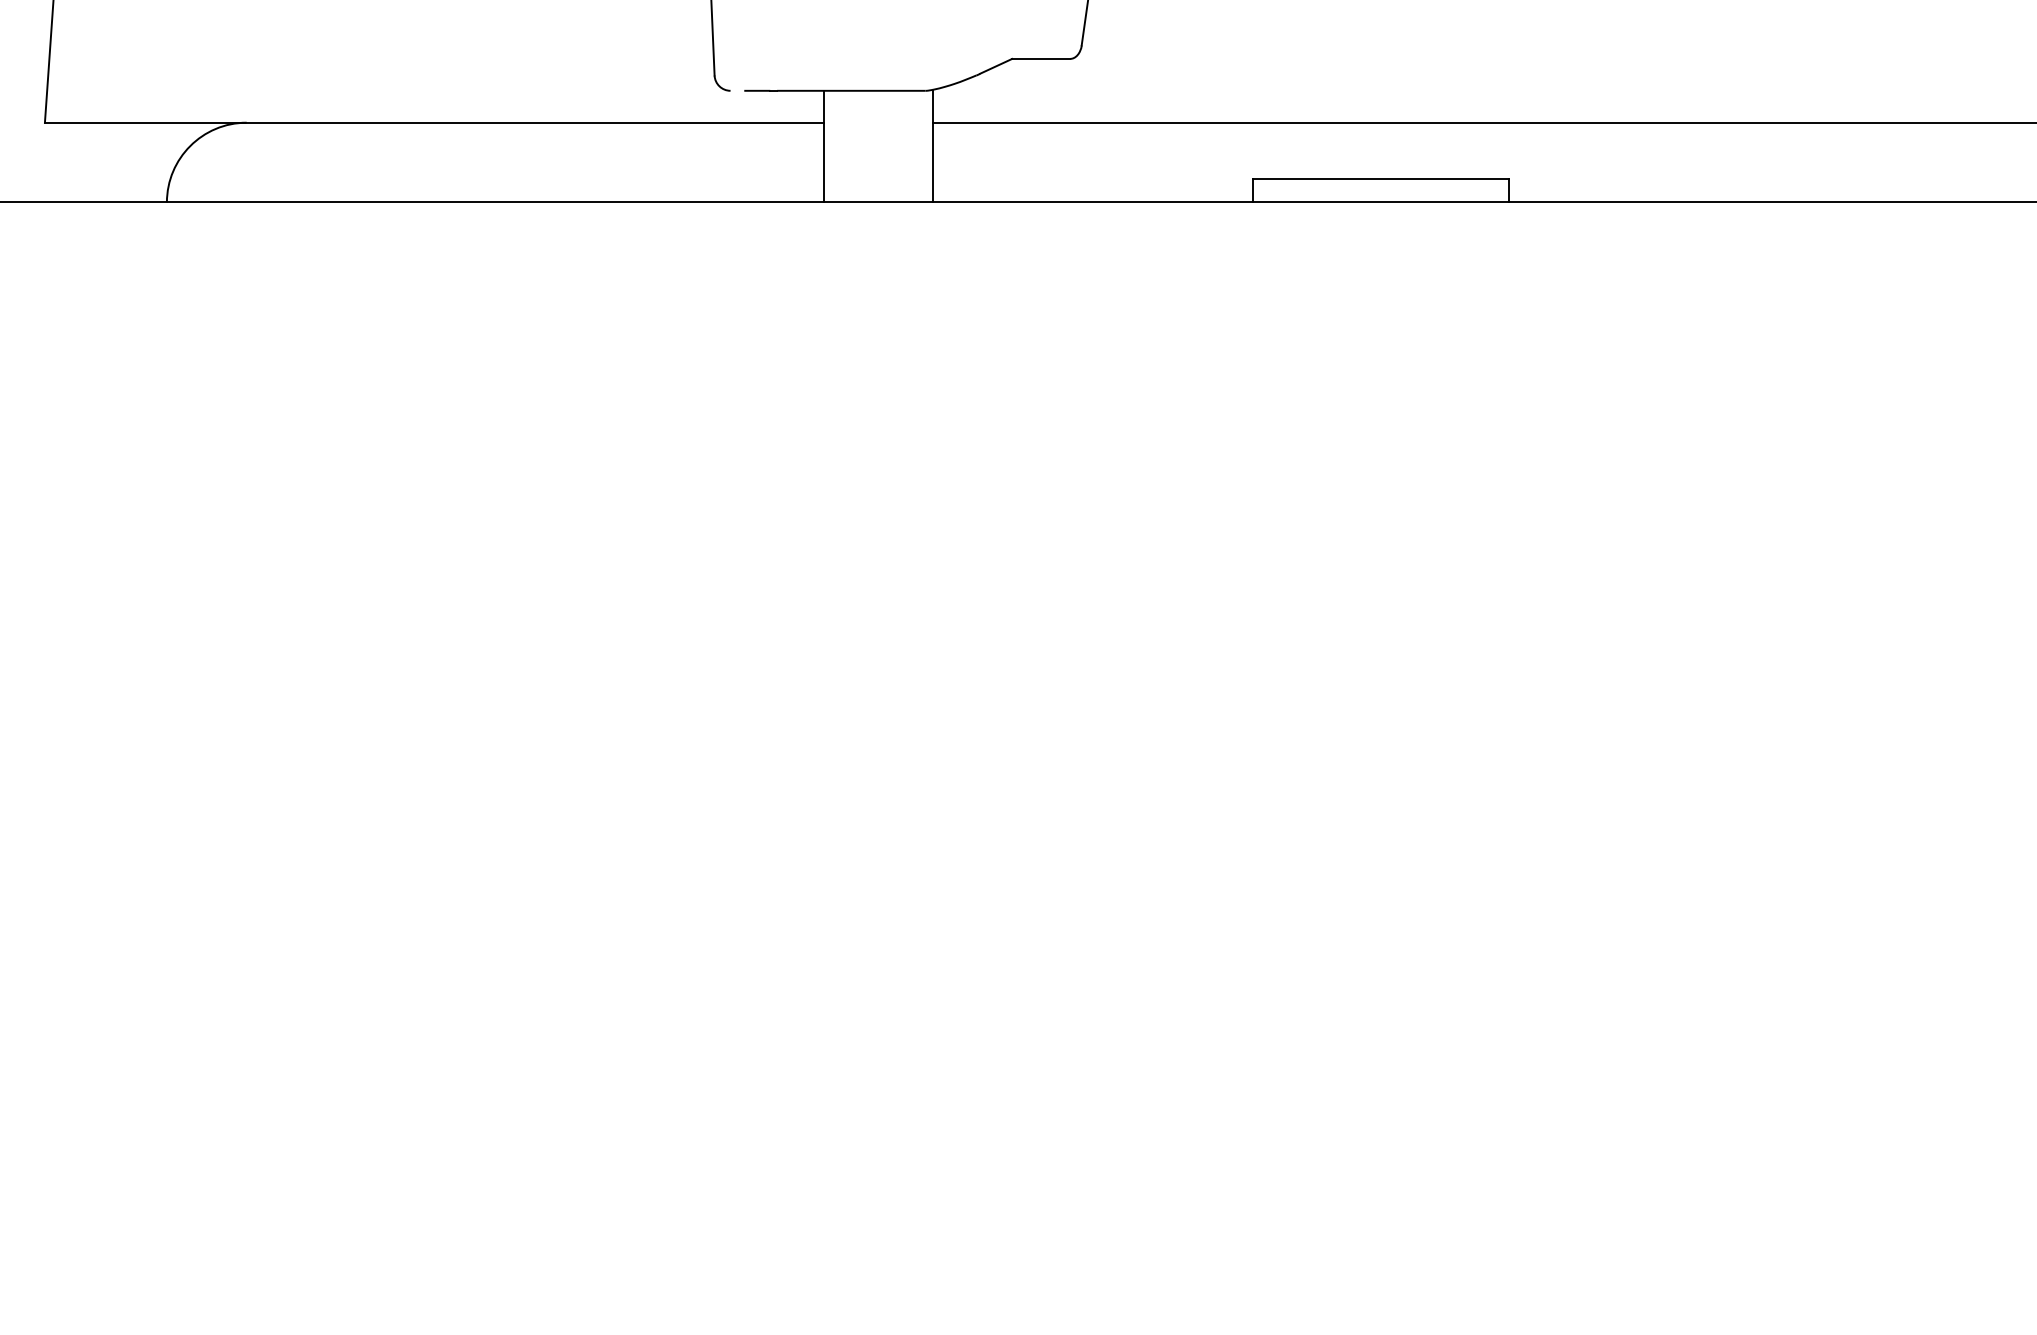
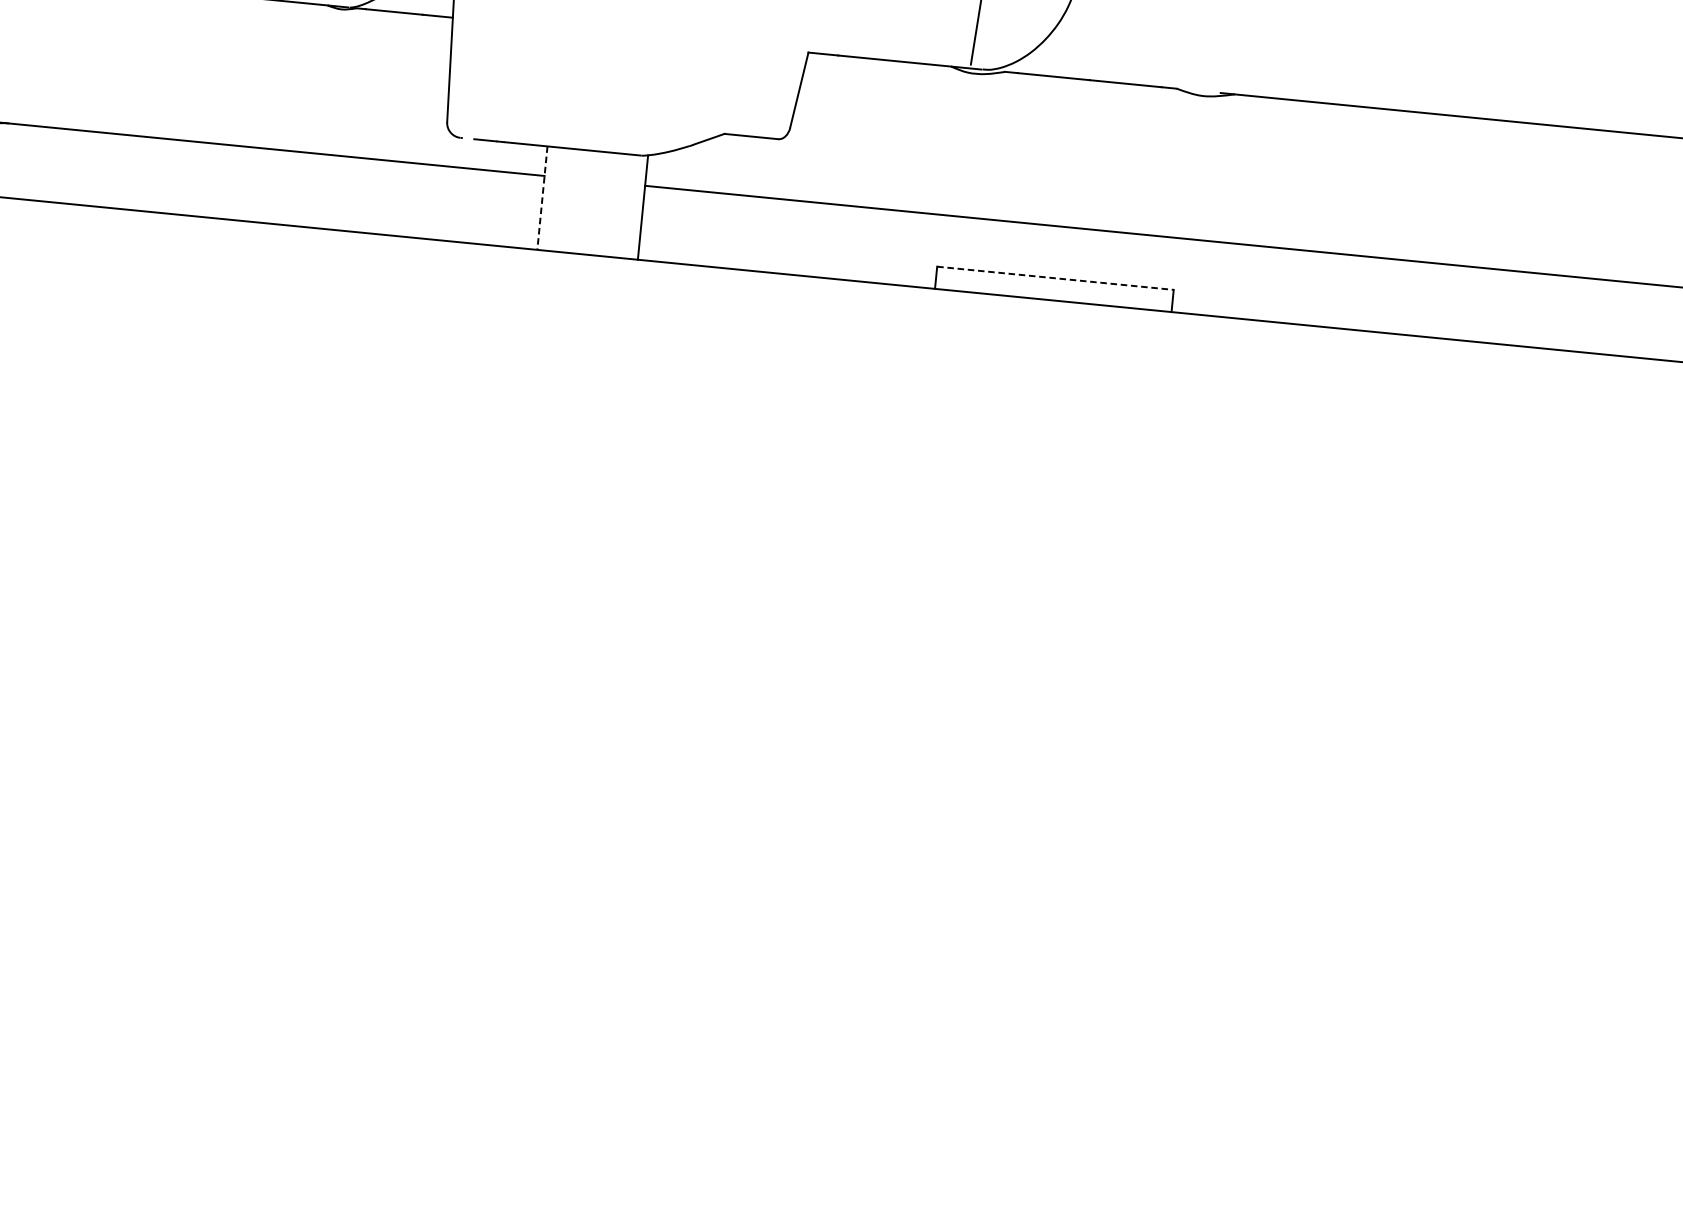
line: (824, 146) -> (542, 198), solid -> dashed
line: (1380, 178) -> (1055, 278), solid -> dashed

